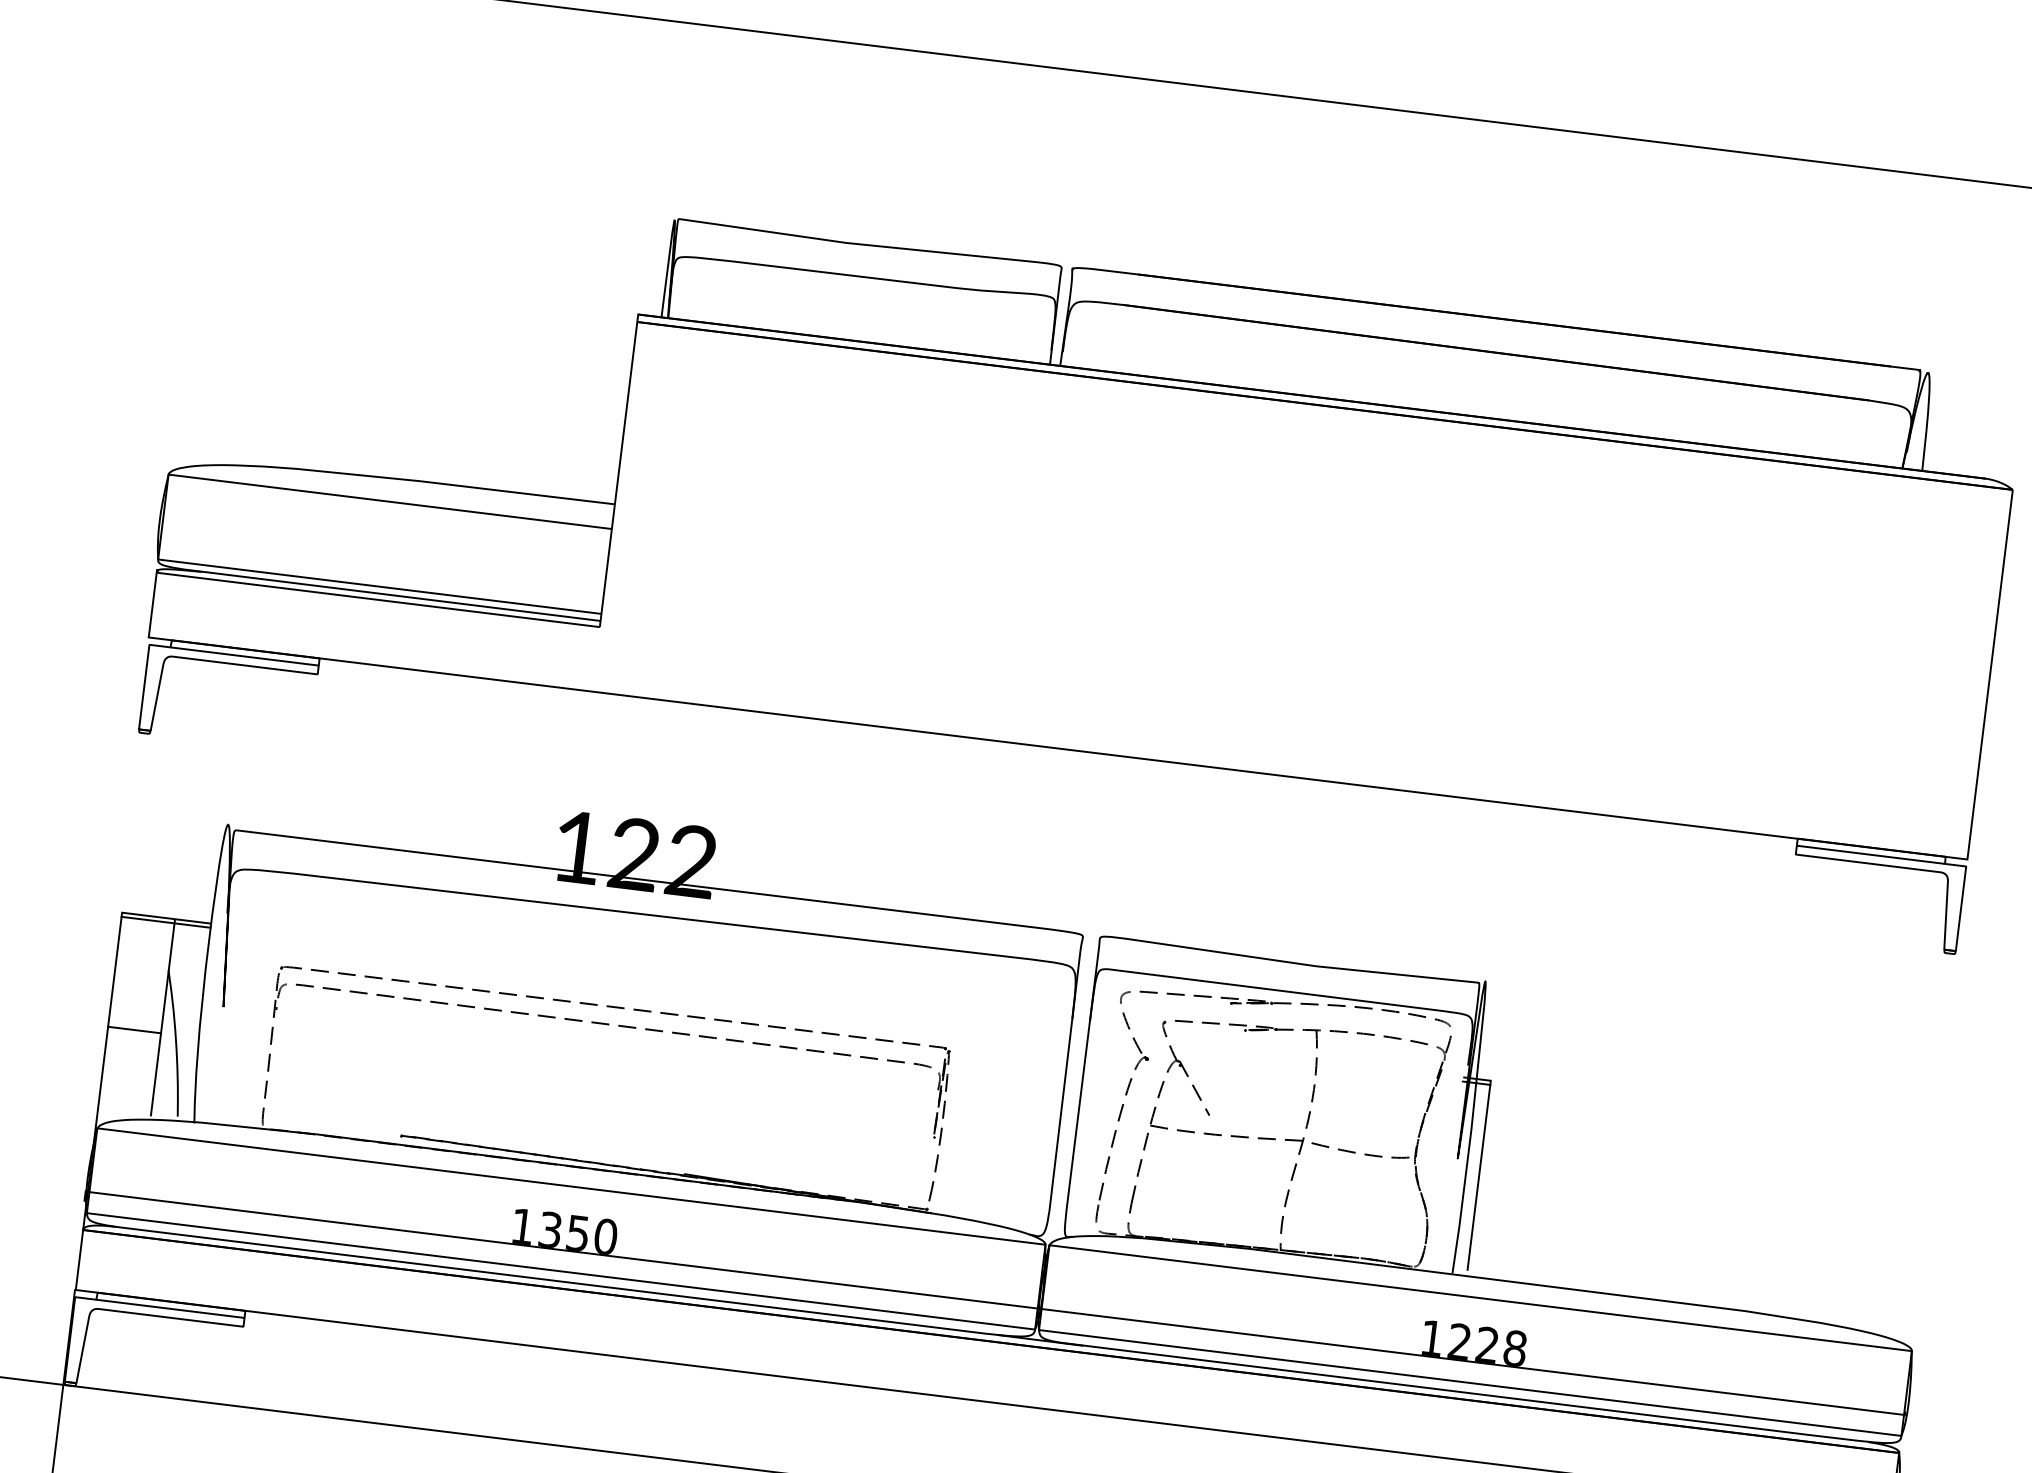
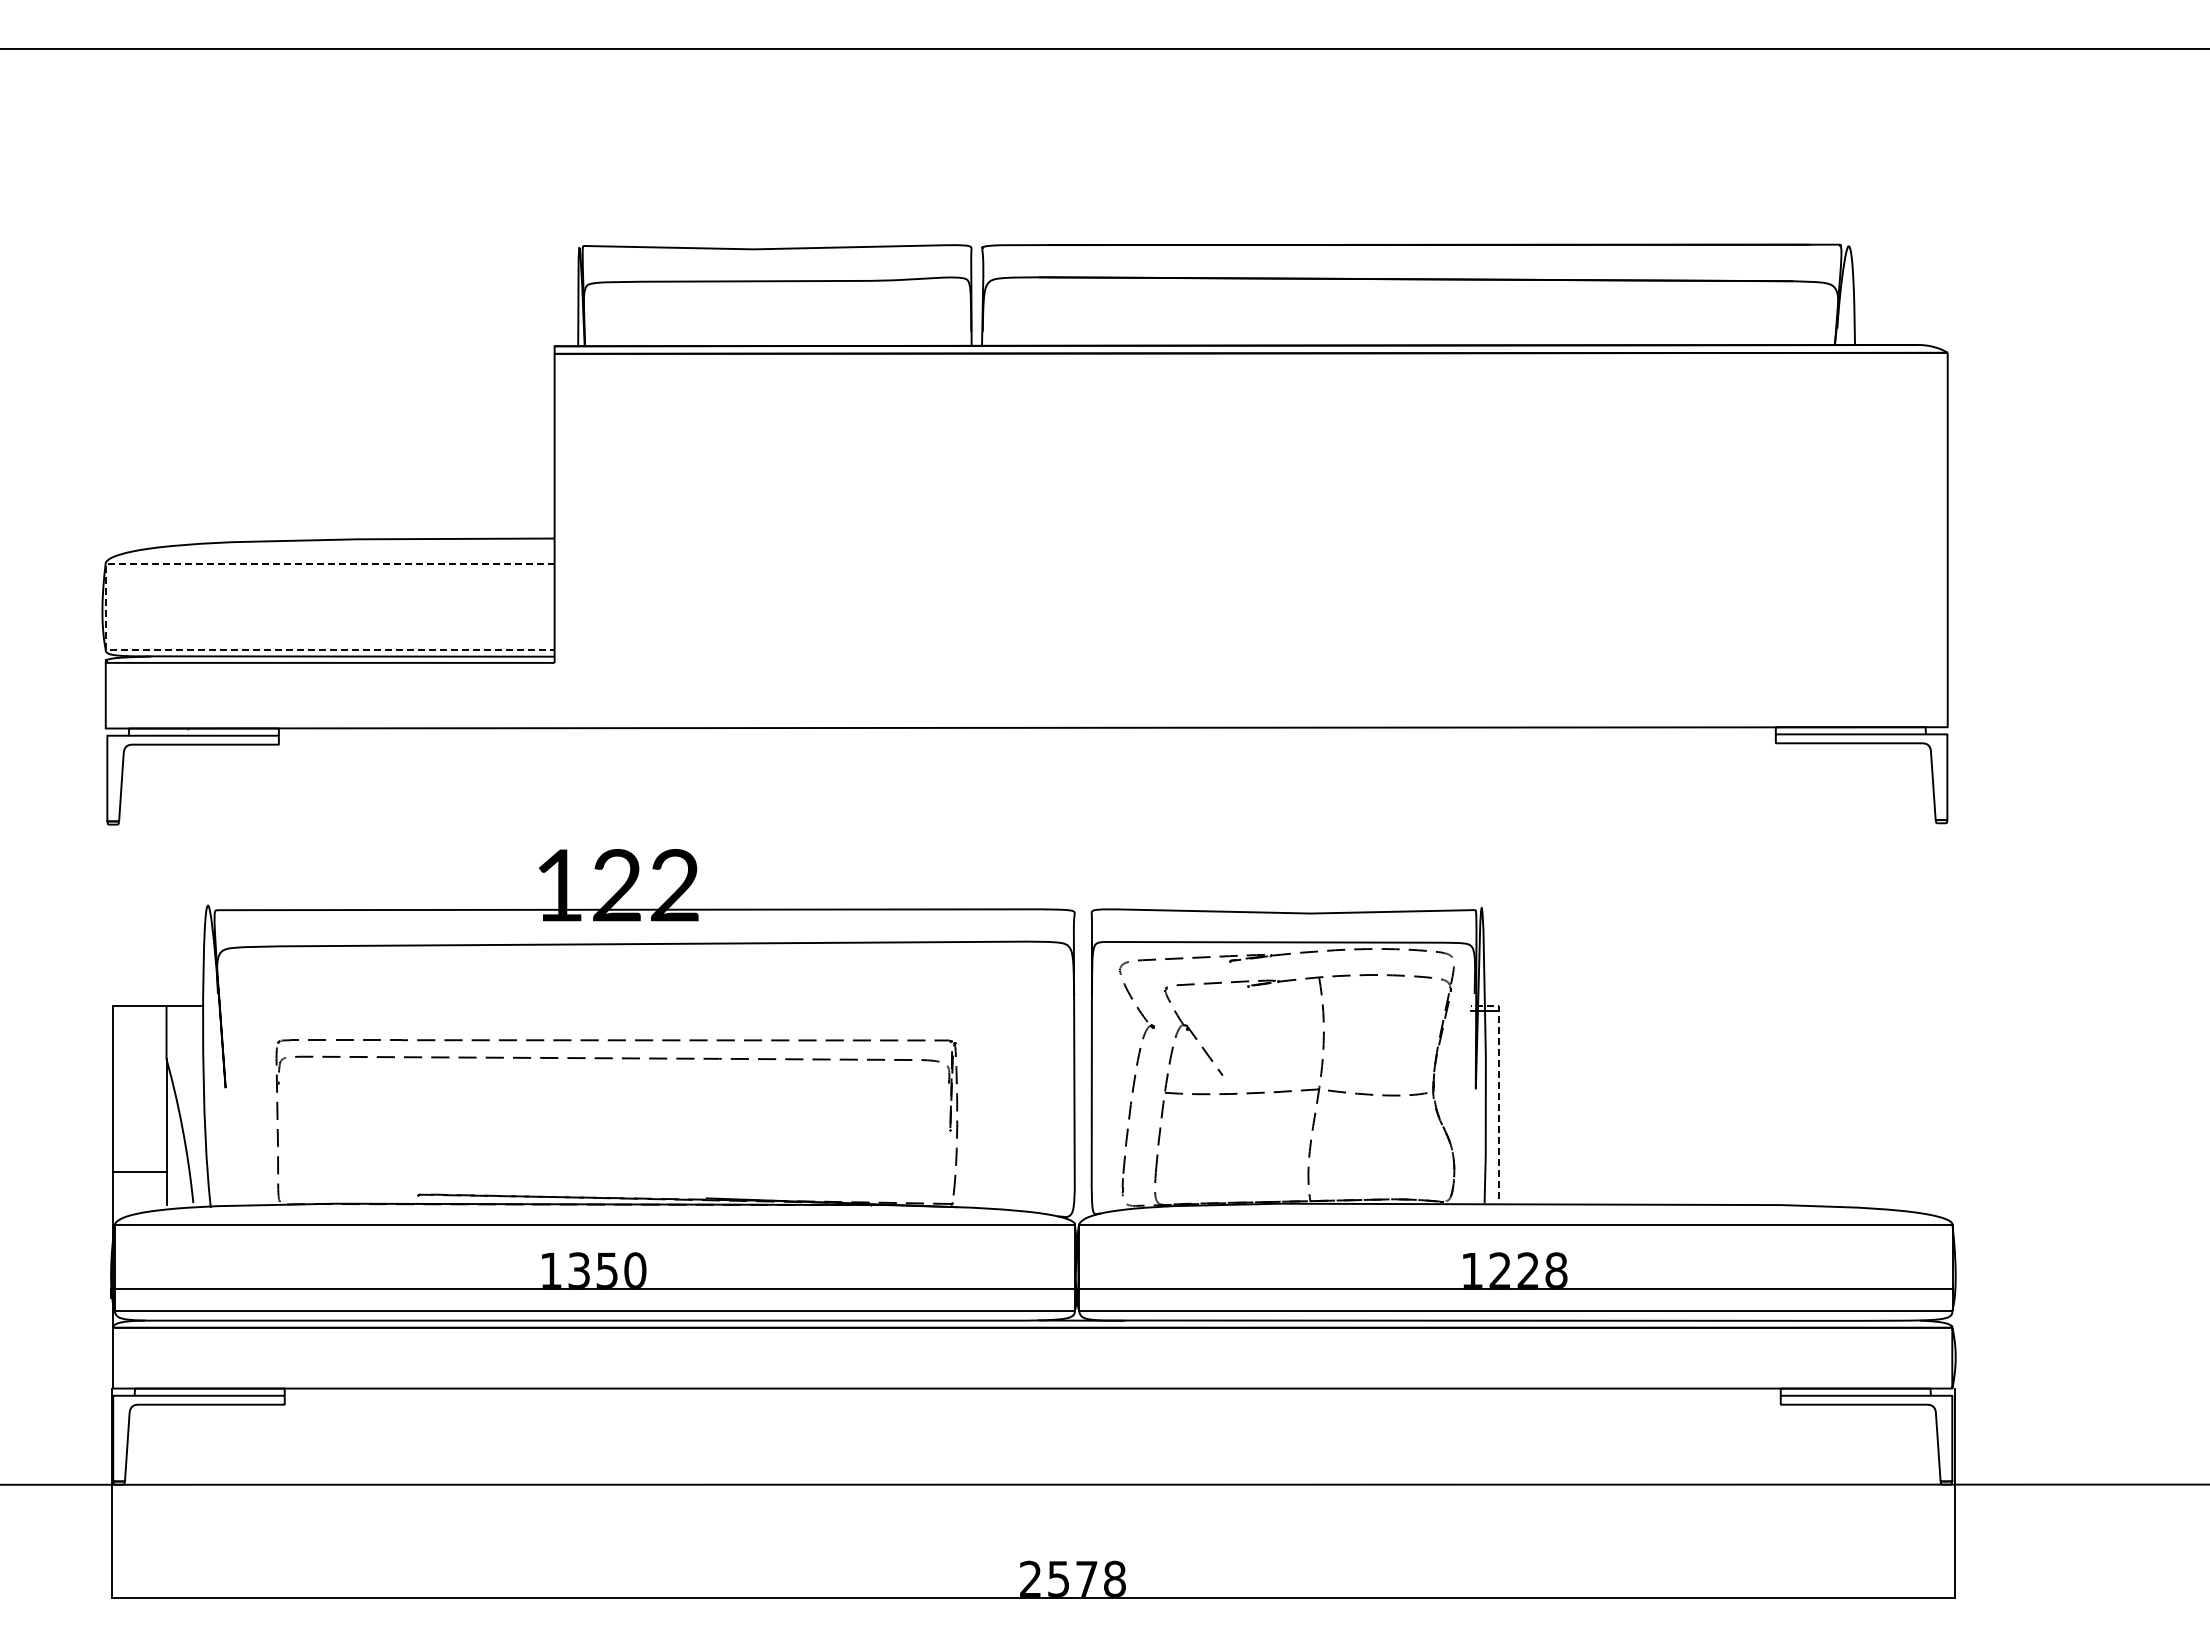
line: (163, 516) -> (105, 606), solid -> dashed
line: (165, 922) -> (157, 1010), removed
line: (134, 1029) -> (139, 1171), moved
line: (1481, 1161) -> (1499, 1088), solid -> dashed

